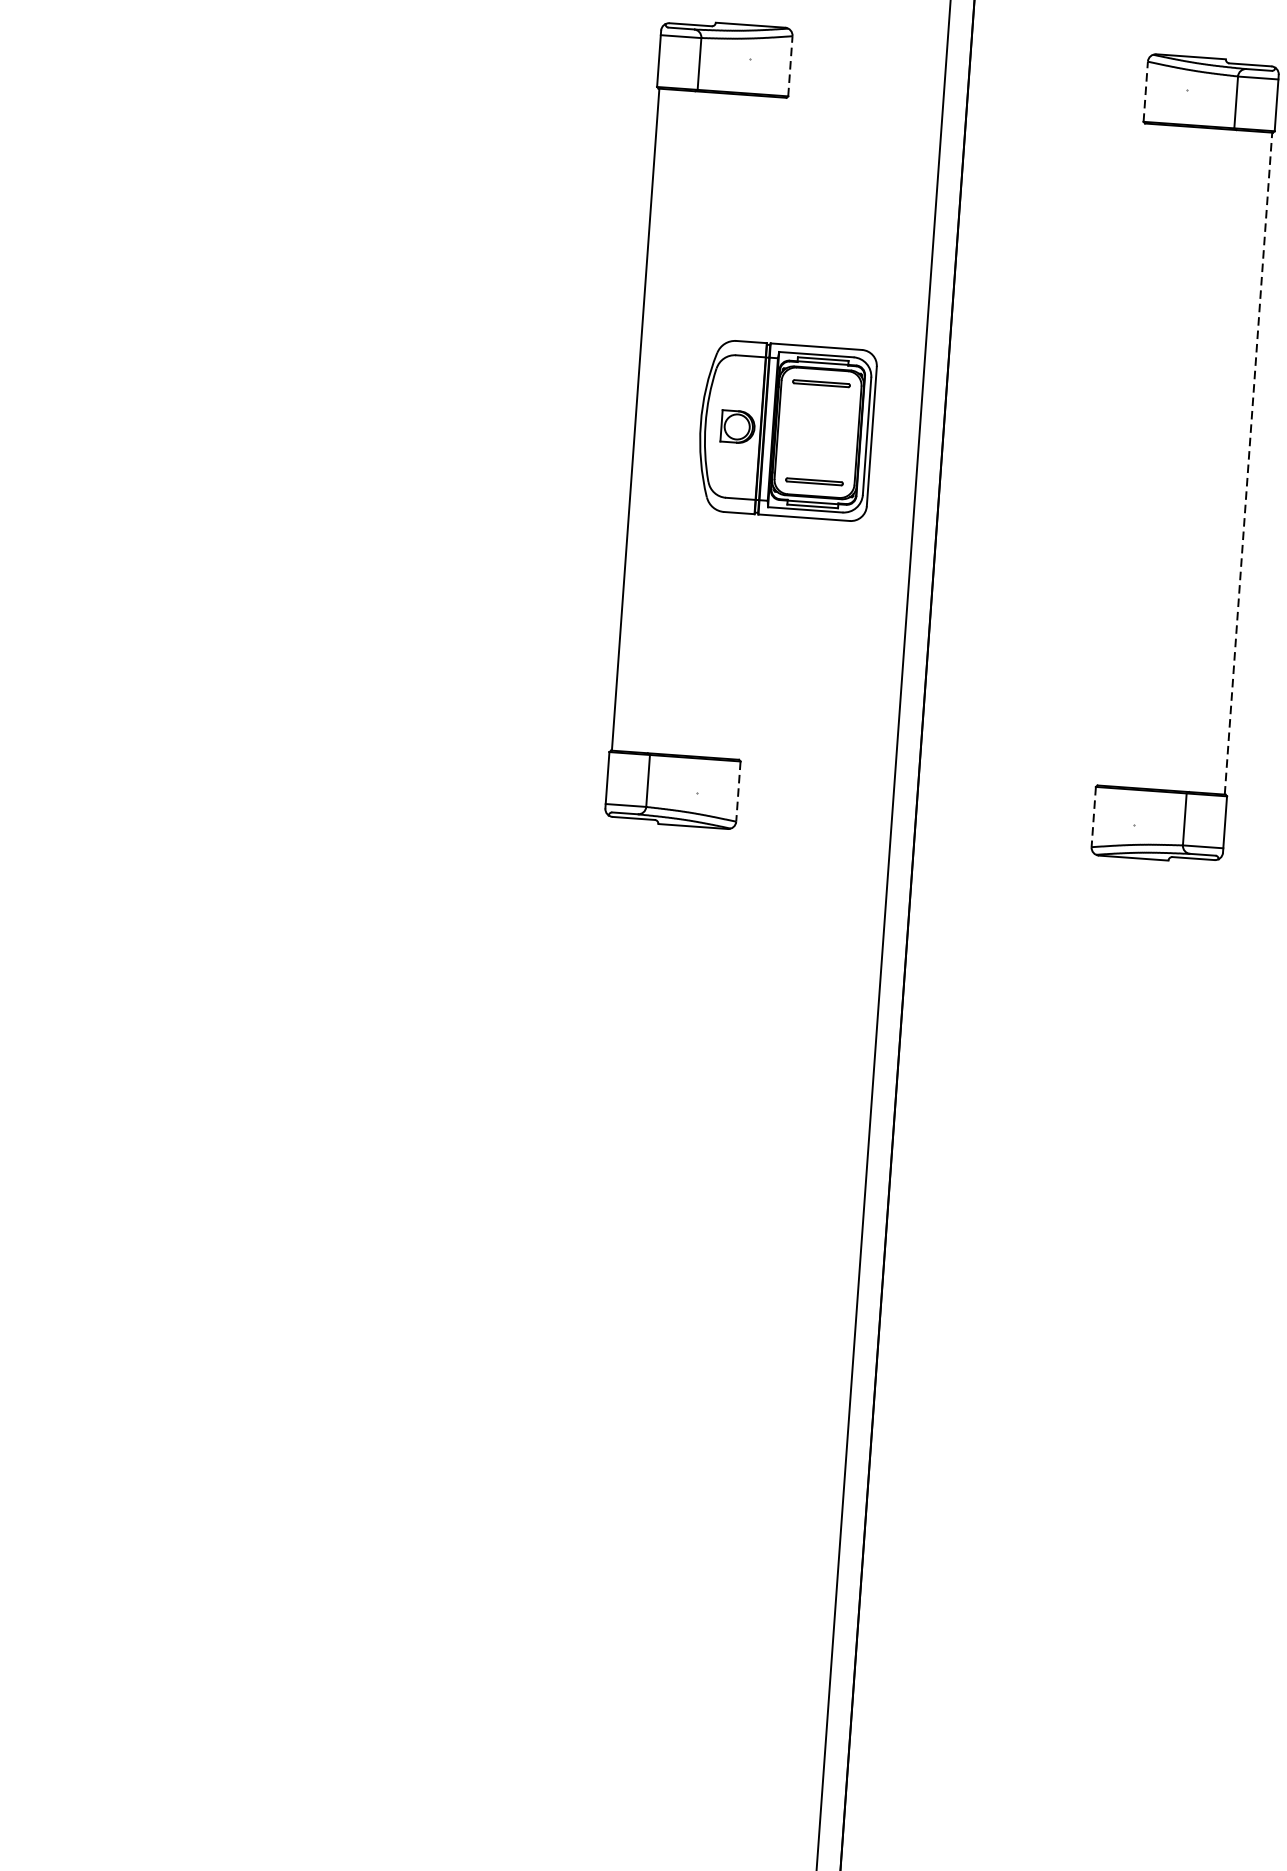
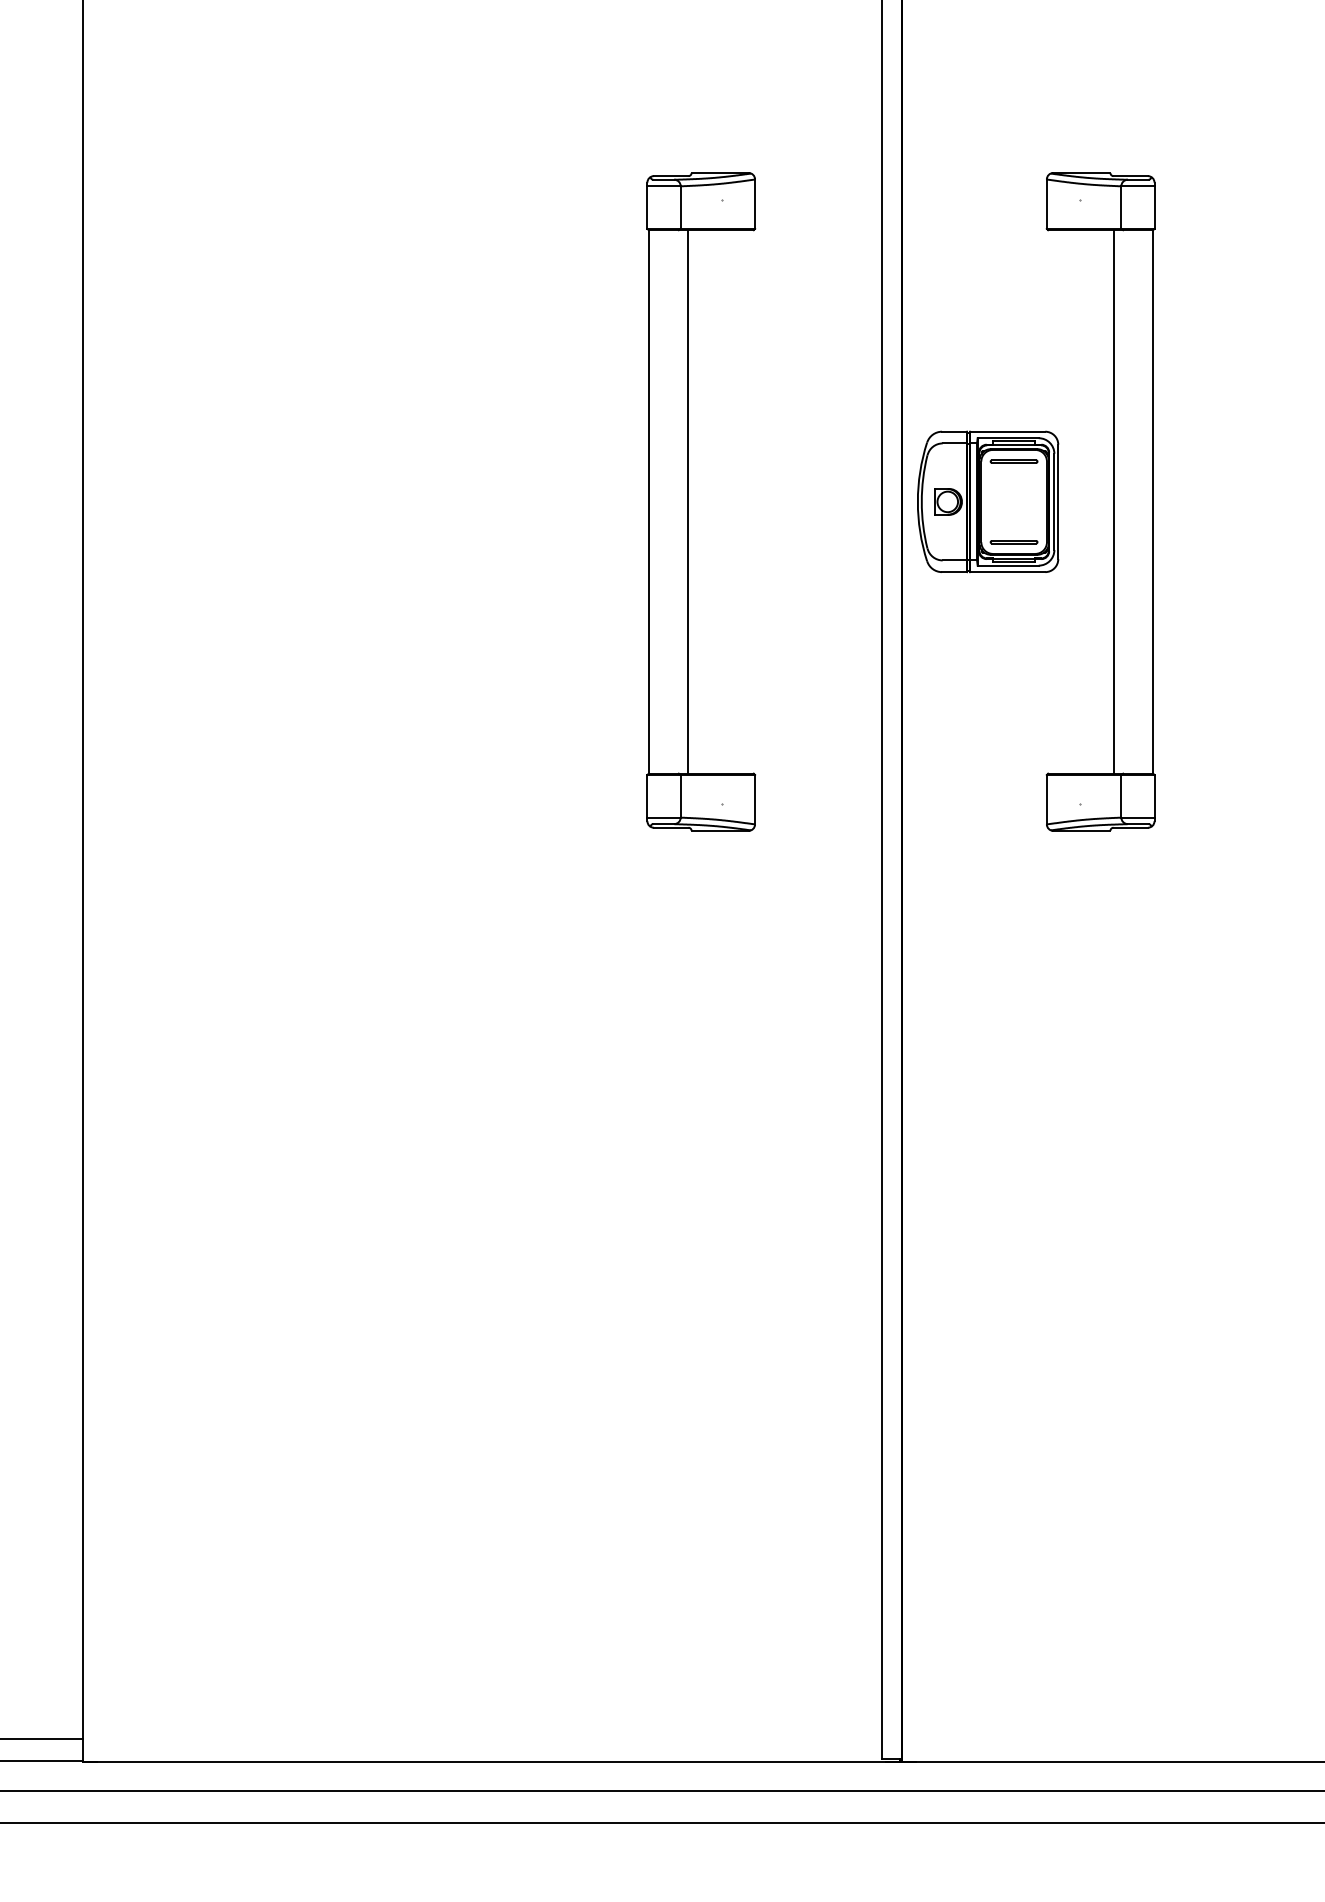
line: (790, 66) -> (755, 204), dashed -> solid
line: (1145, 92) -> (1046, 204), dashed -> solid
line: (683, 422) -> (688, 501), added
part: (786, 430) -> (988, 501), moved
line: (1200, 459) -> (1113, 501), added
line: (1248, 463) -> (1152, 501), dashed -> solid
line: (738, 791) -> (755, 799), dashed -> solid
line: (1093, 816) -> (1046, 799), dashed -> solid

